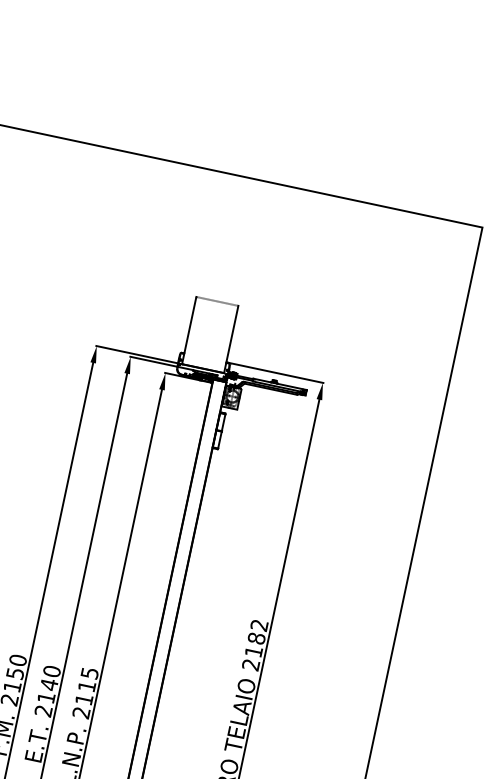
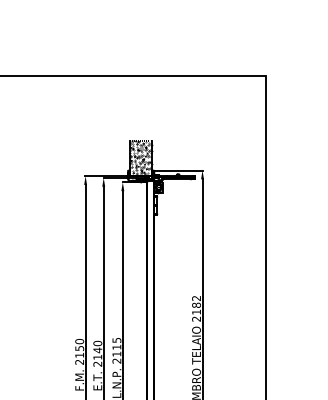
hatch: (211, 334) -> (141, 158), added

